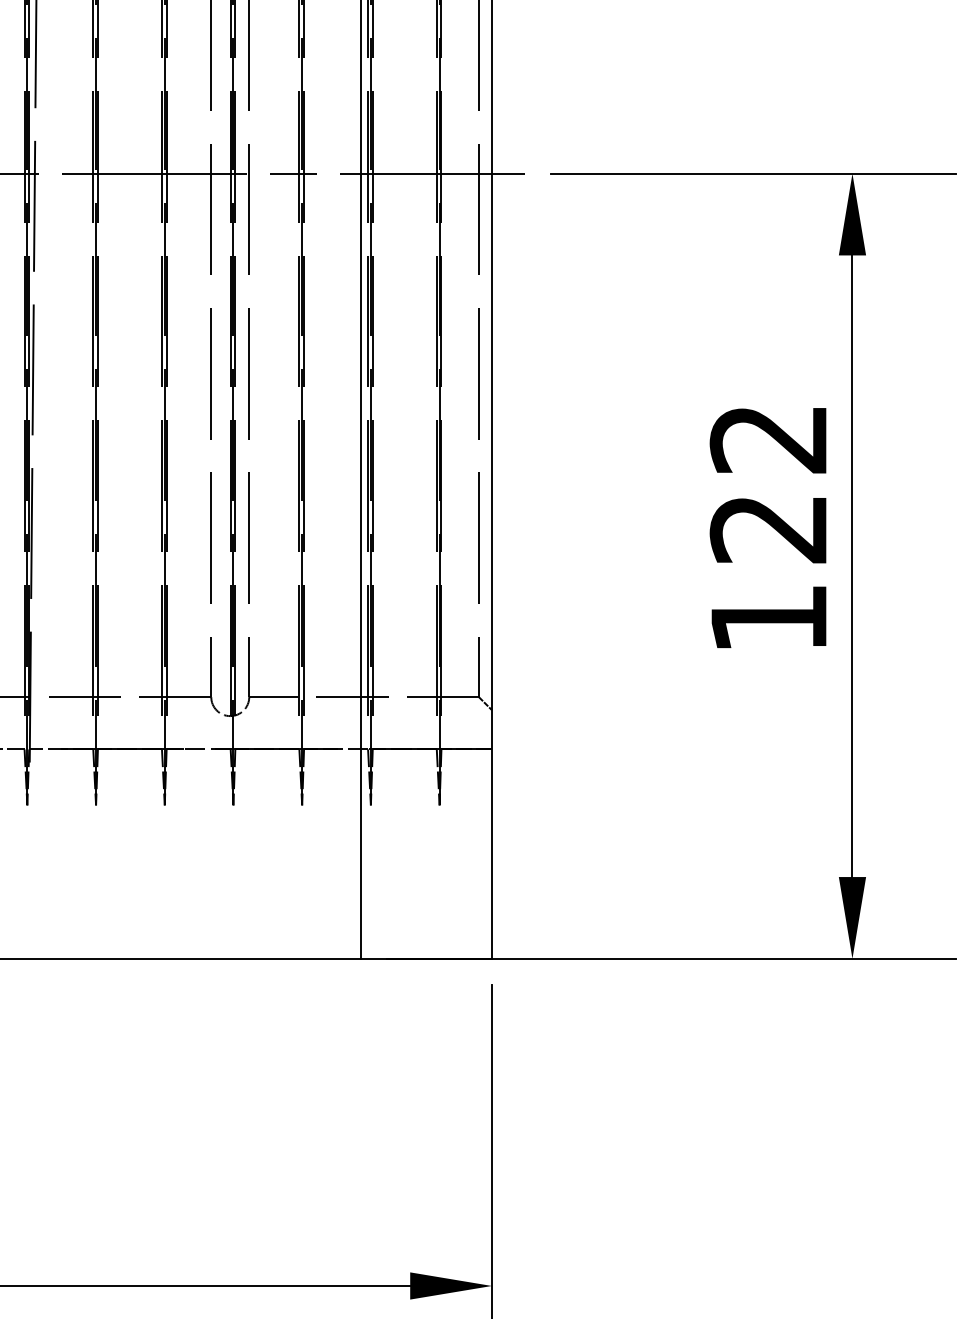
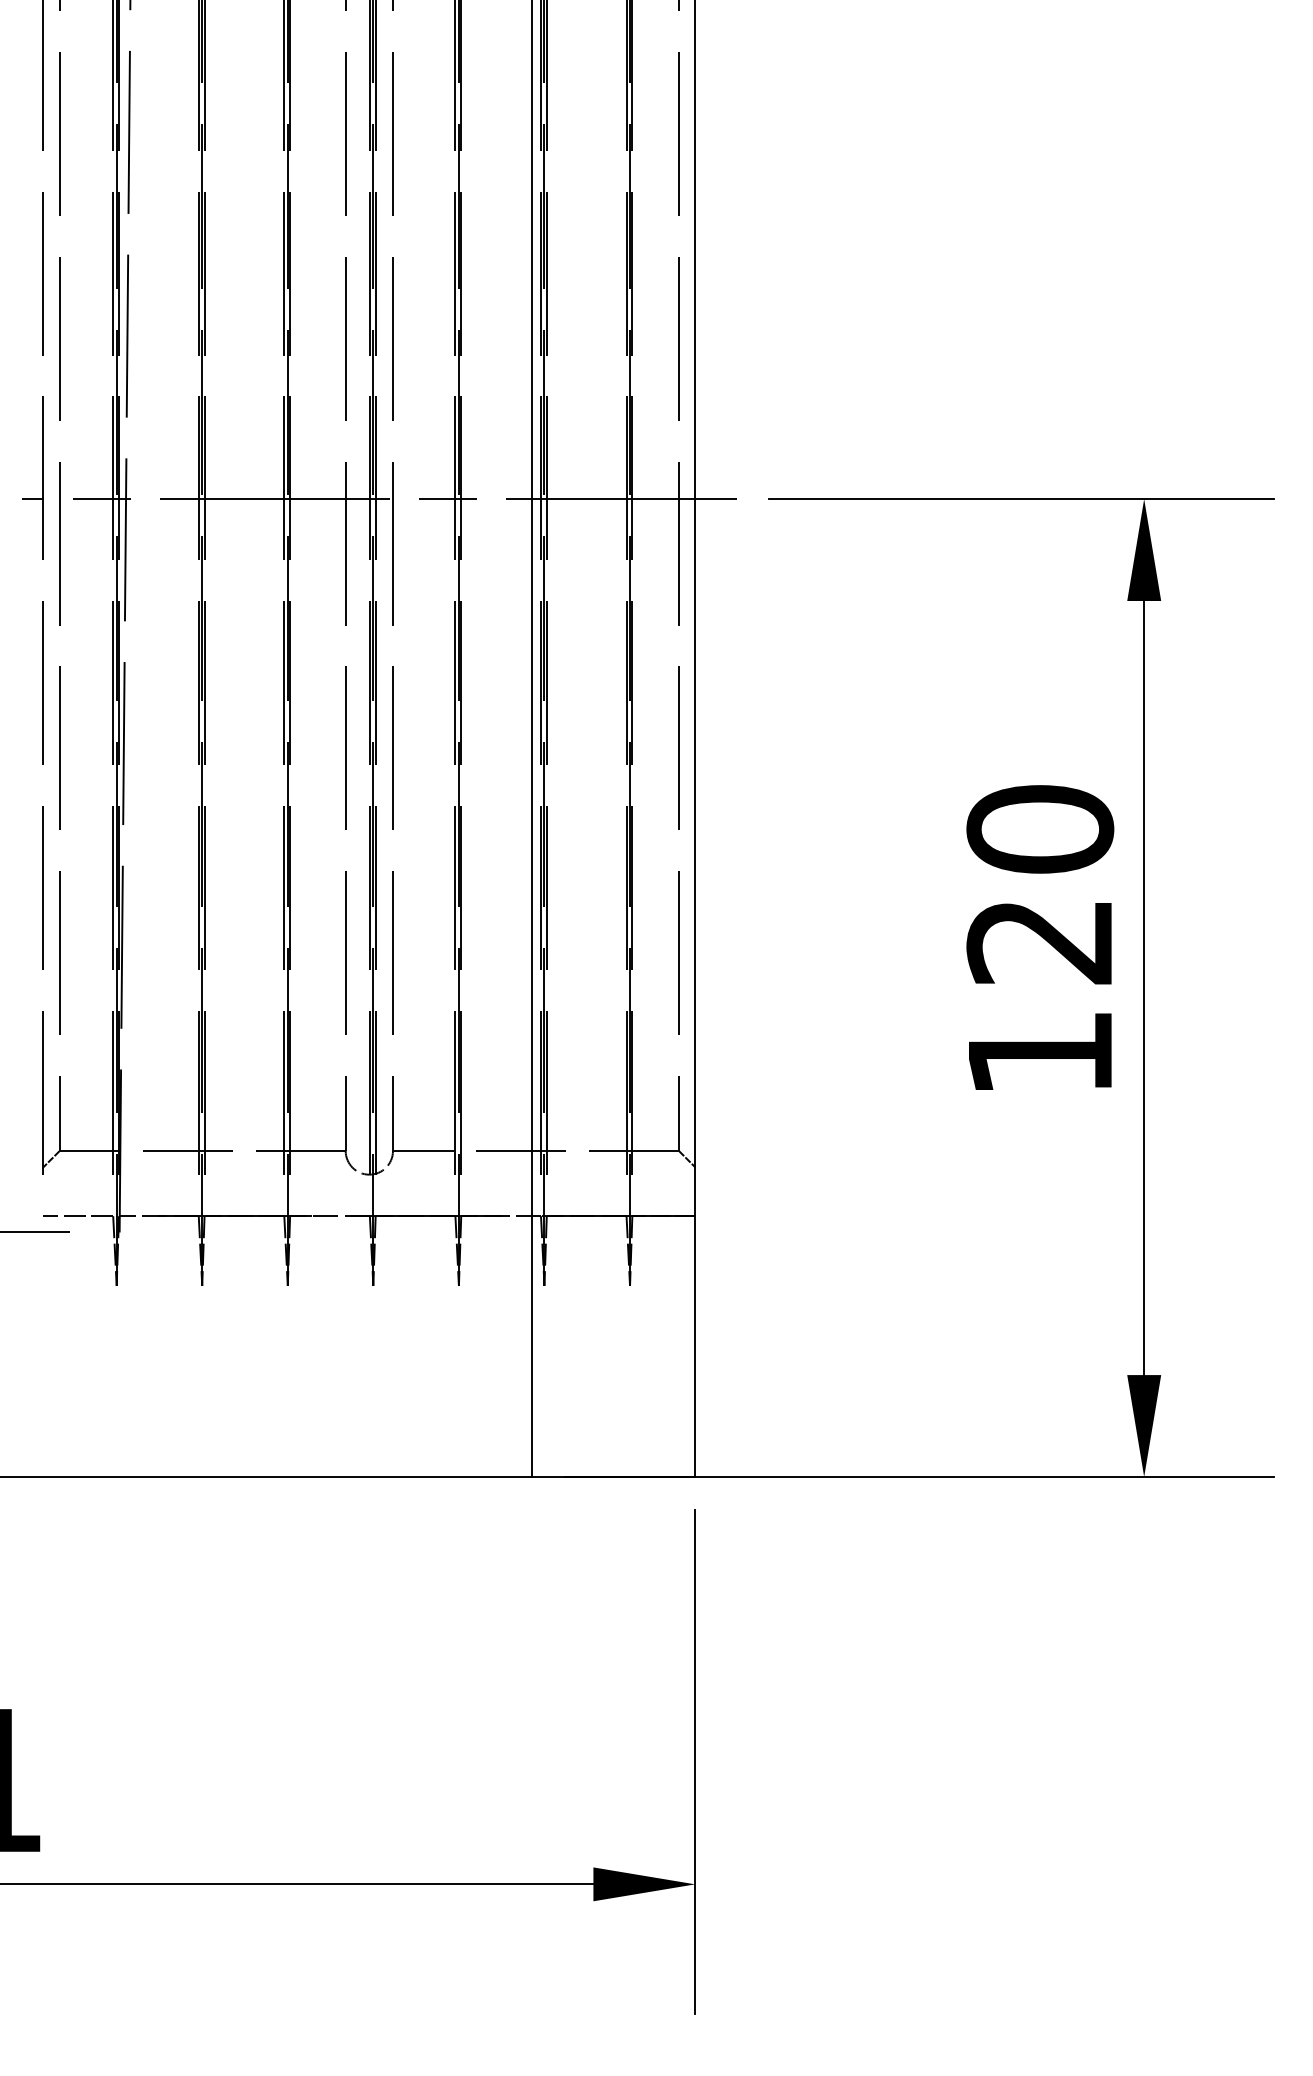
text: (769, 438) -> (1040, 829), 122 -> 120

